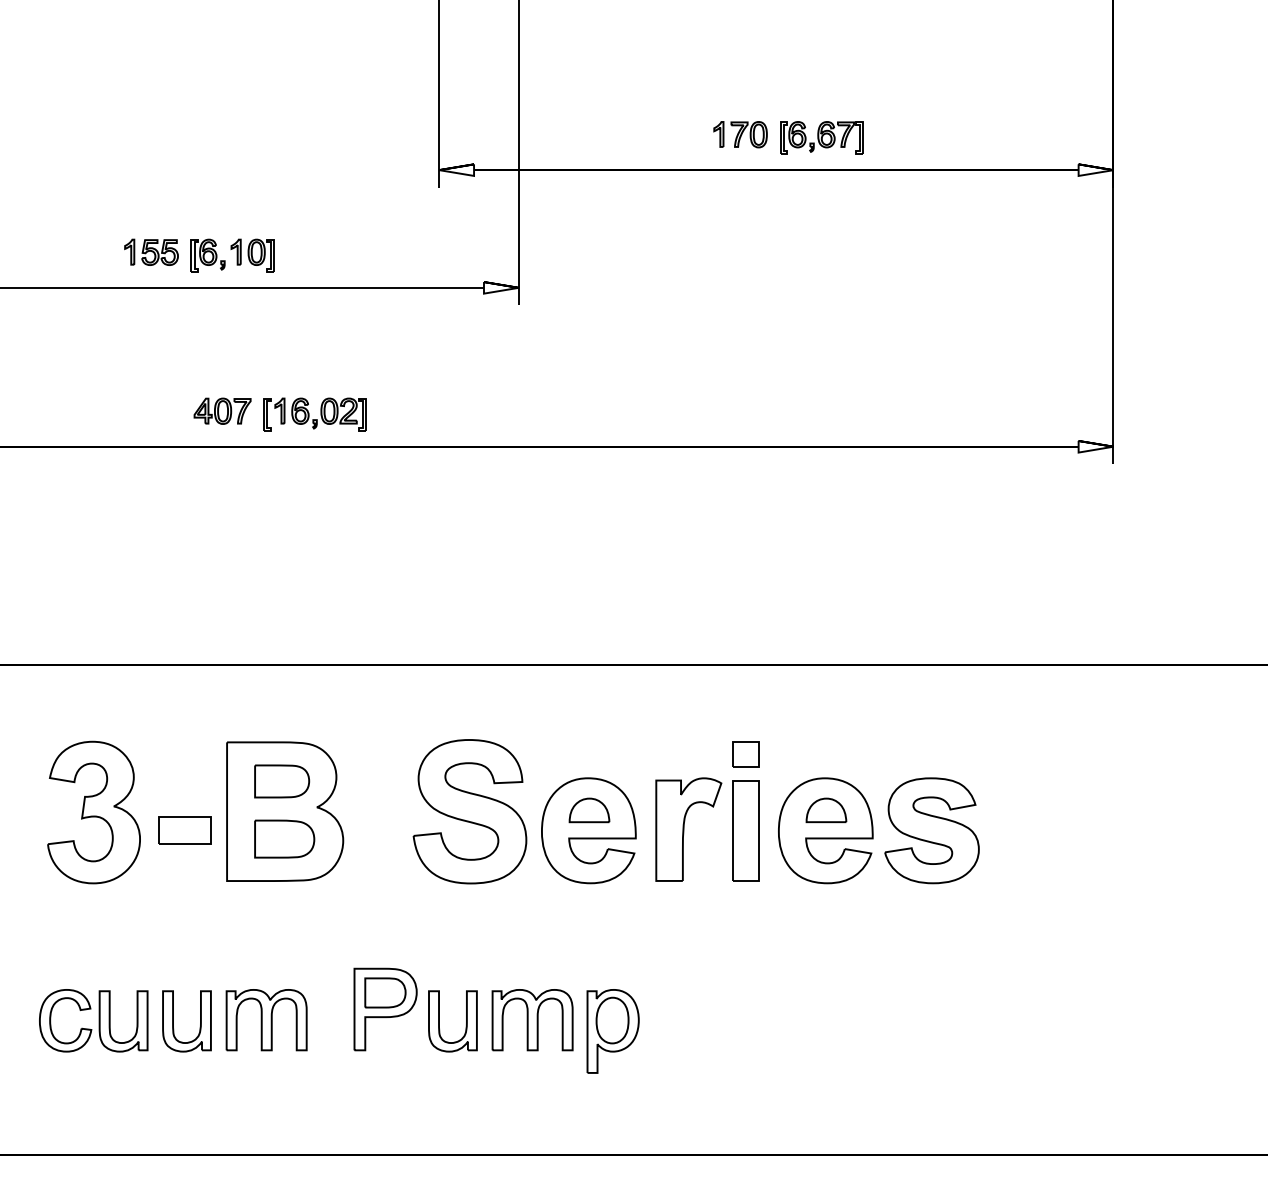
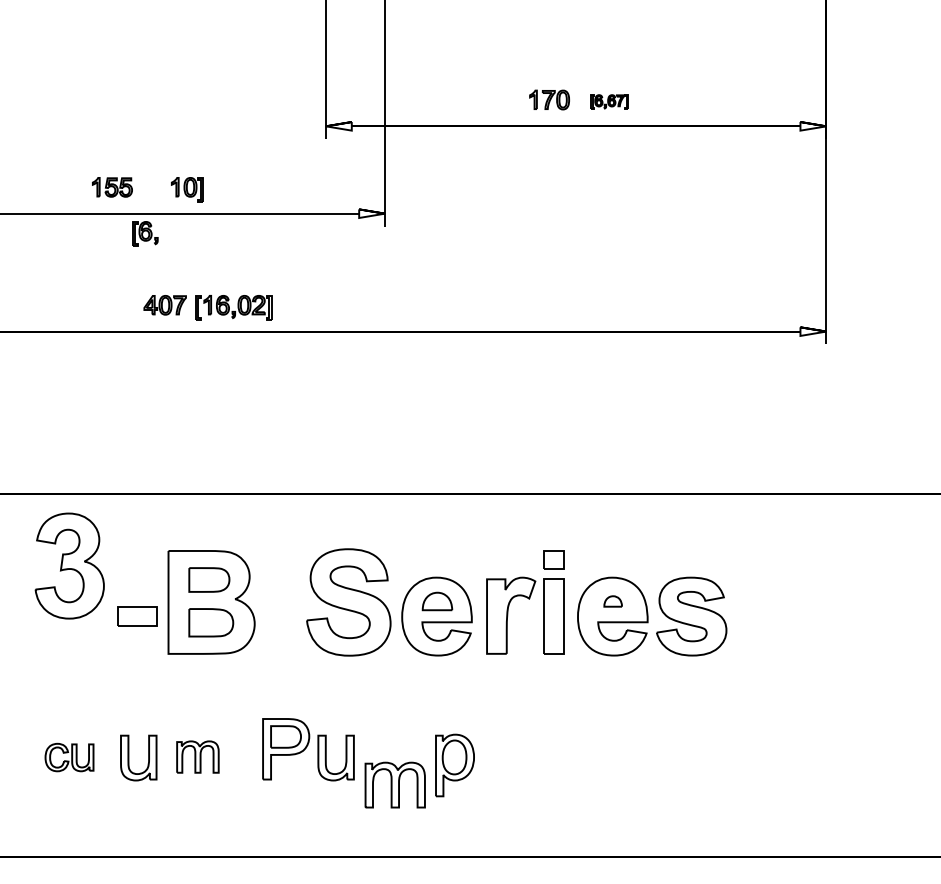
part: (821, 136) -> (609, 101), size x0.6
part: (208, 255) -> (145, 233), moved
part: (825, 810) -> (612, 601), size x0.6
part: (93, 811) -> (69, 565), moved
part: (266, 1019) -> (197, 756), size x0.7
part: (531, 1019) -> (394, 784), moved
part: (93, 1020) -> (69, 757), size x0.6

